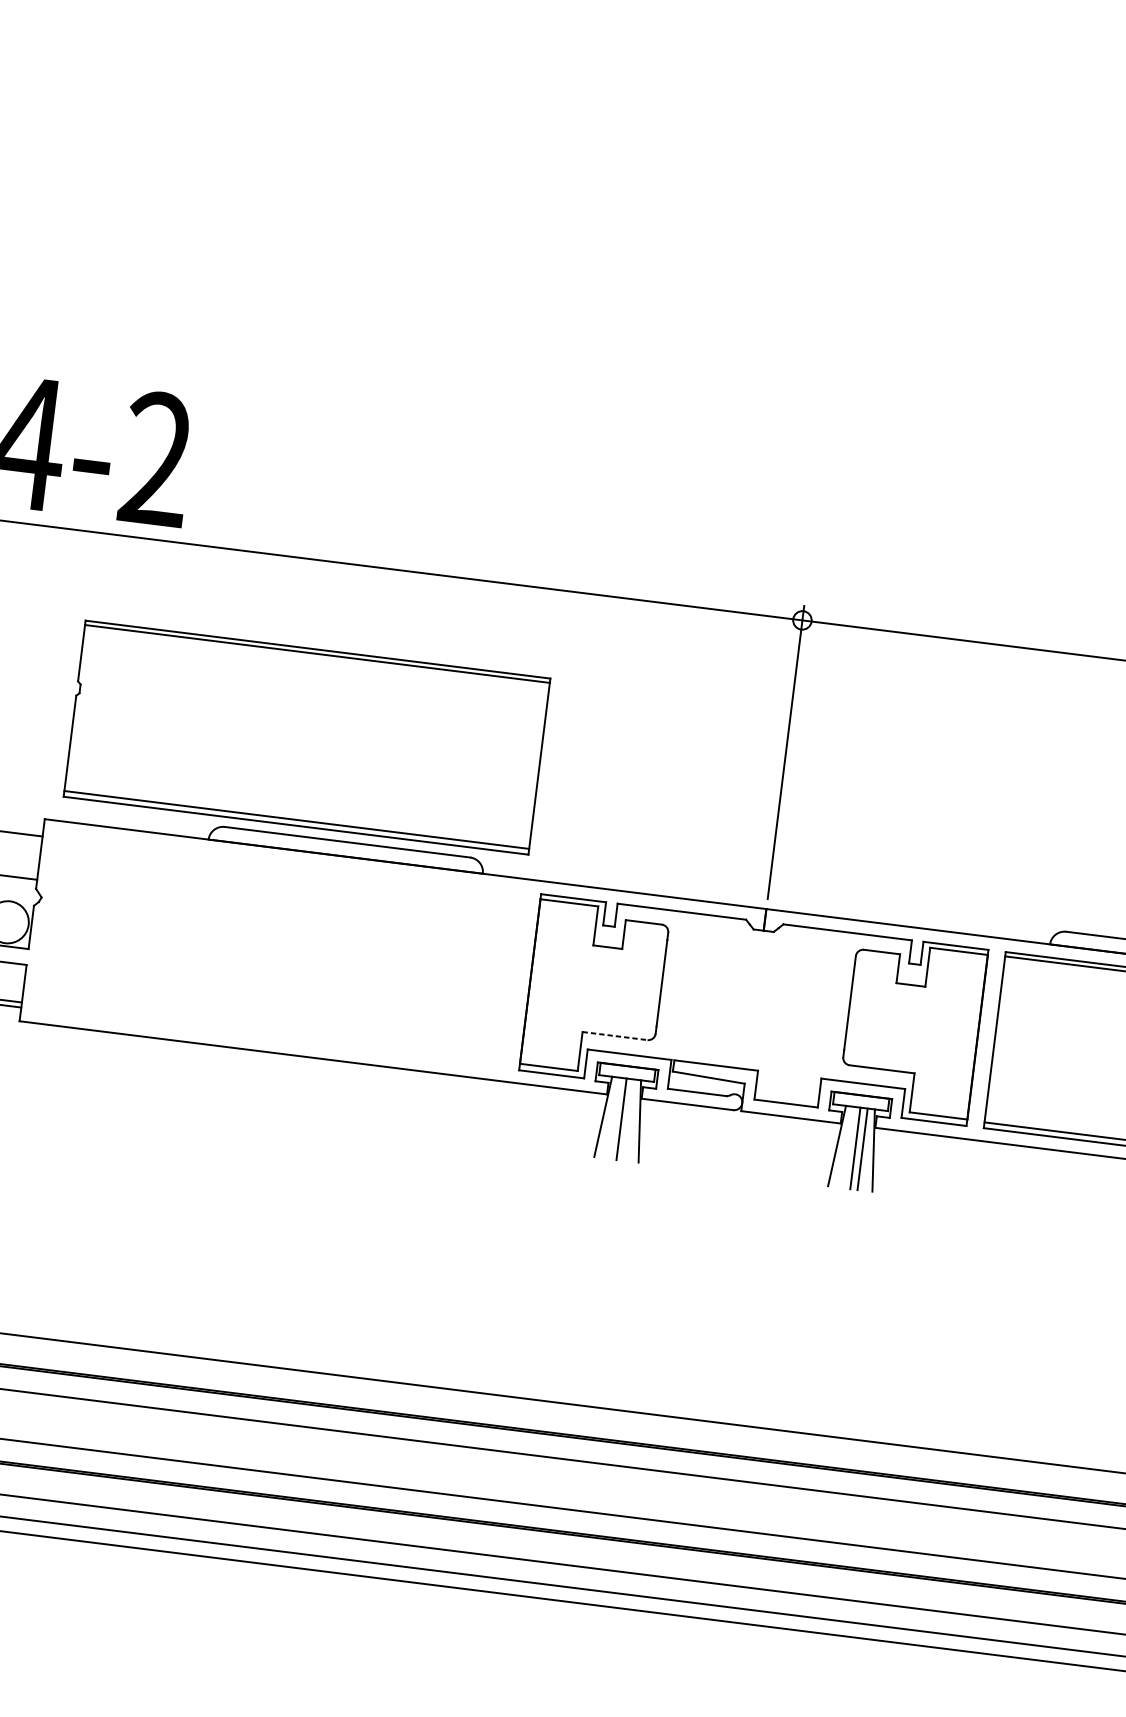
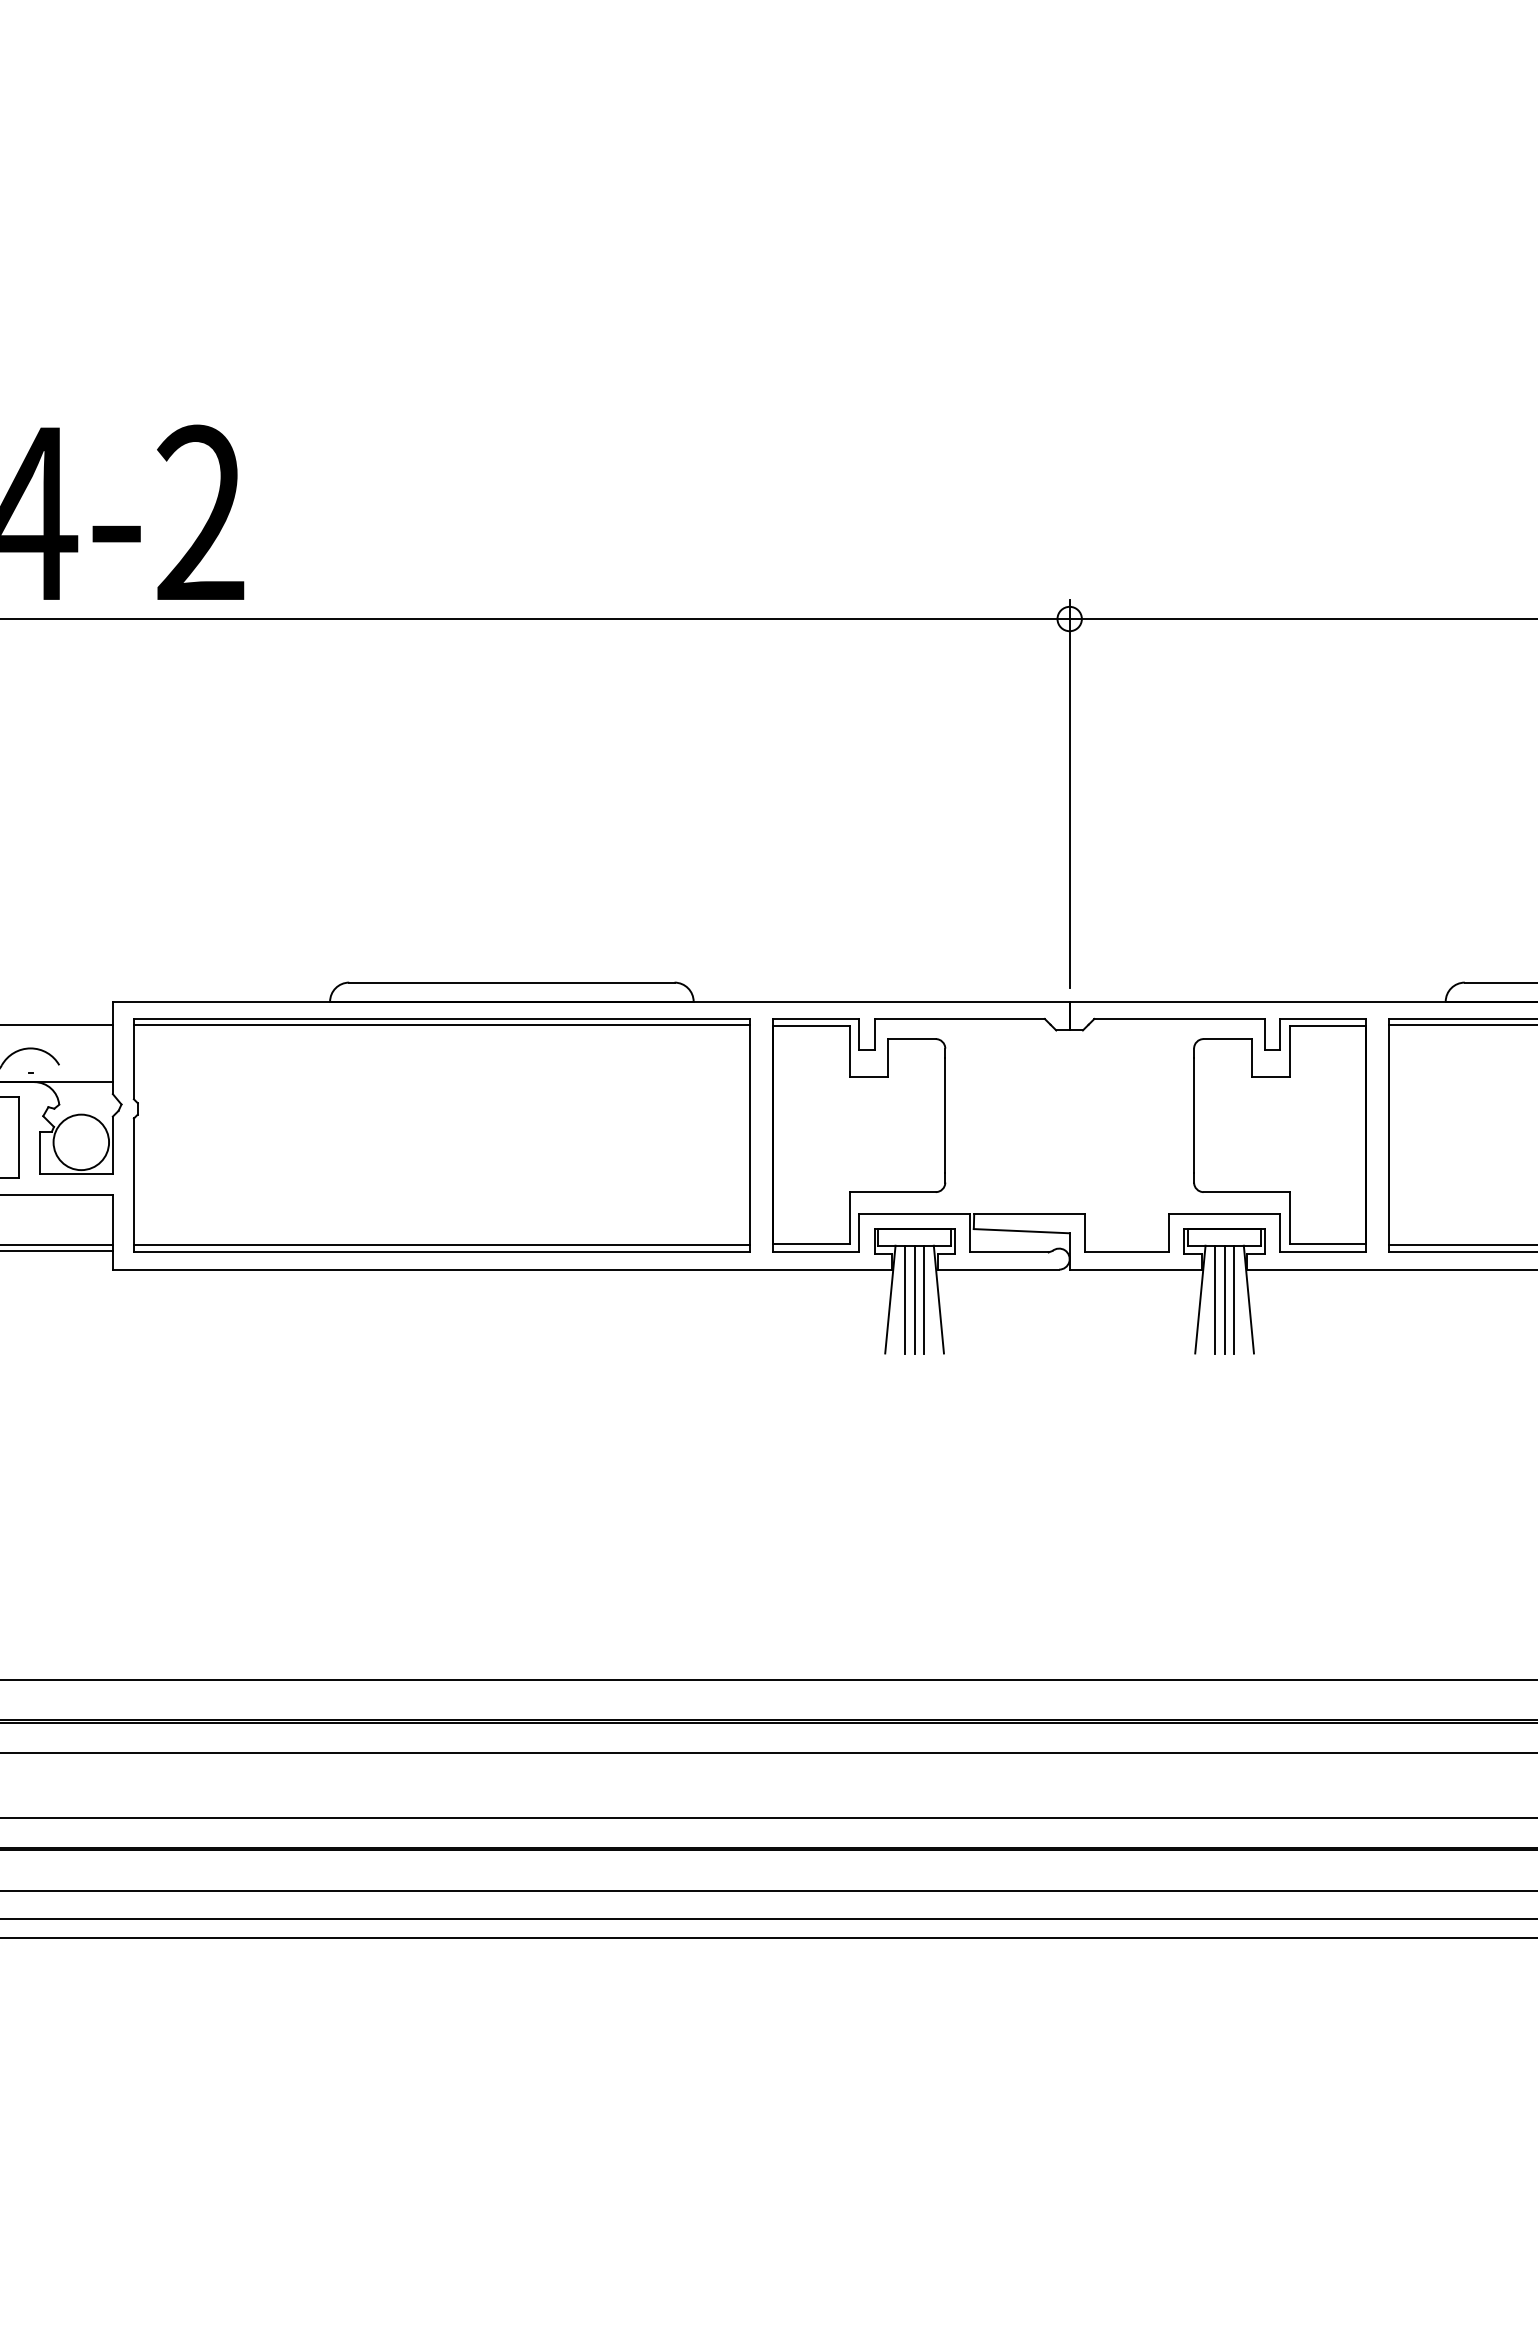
part: (306, 737) -> (441, 1135), moved
line: (615, 1036) -> (893, 1192), dashed -> solid
line: (614, 1118) -> (905, 1299), added
line: (628, 1120) -> (924, 1299), added
line: (848, 1147) -> (1215, 1299), added

